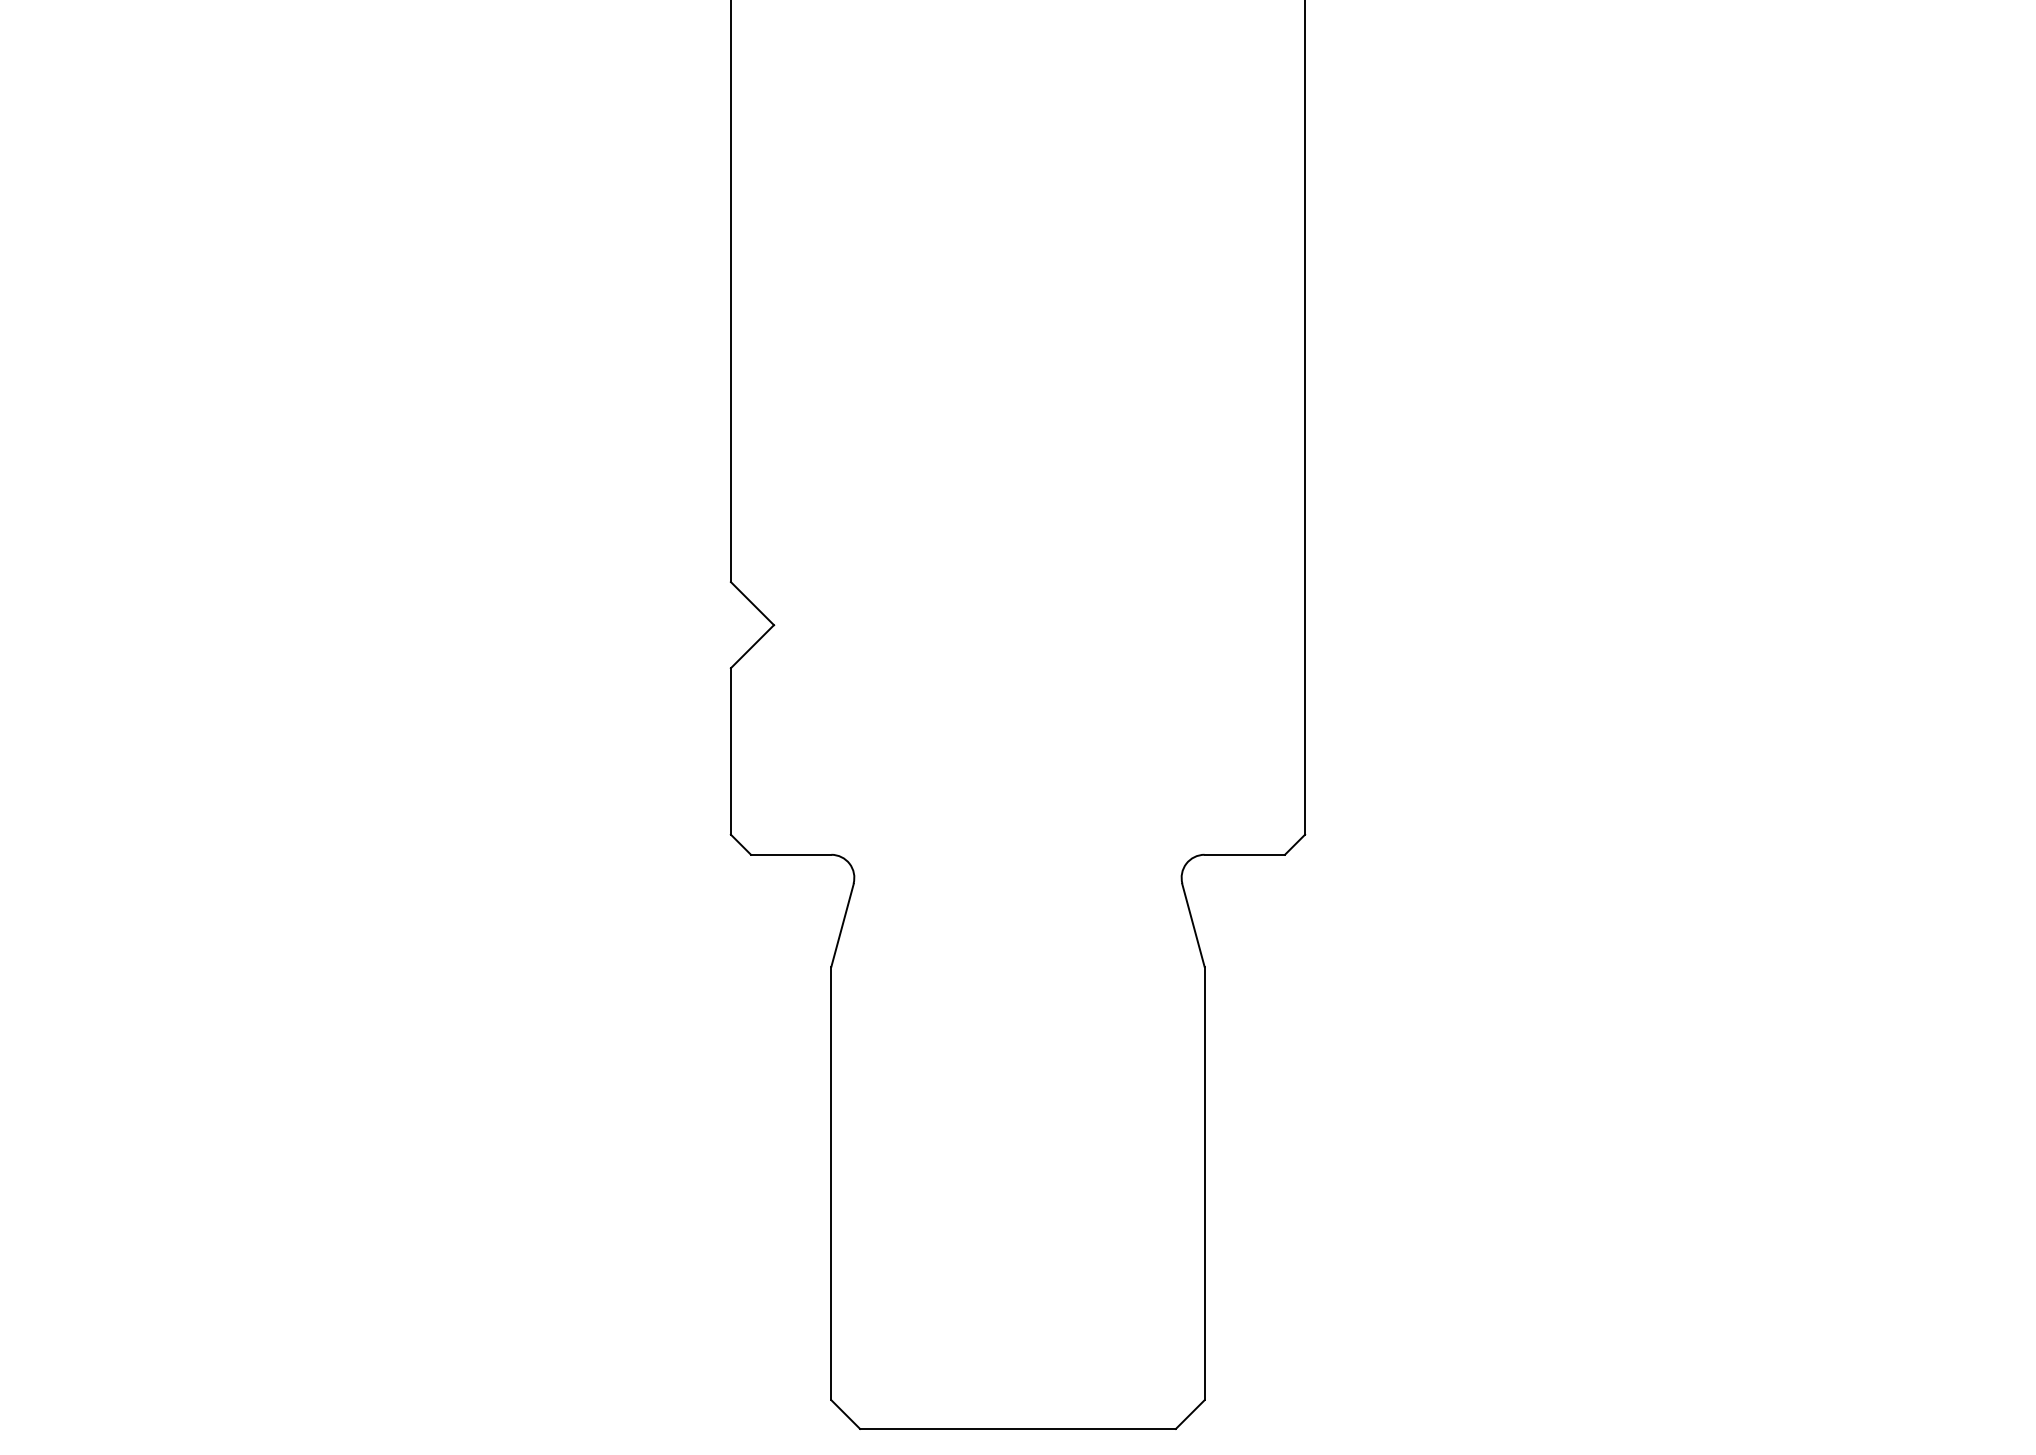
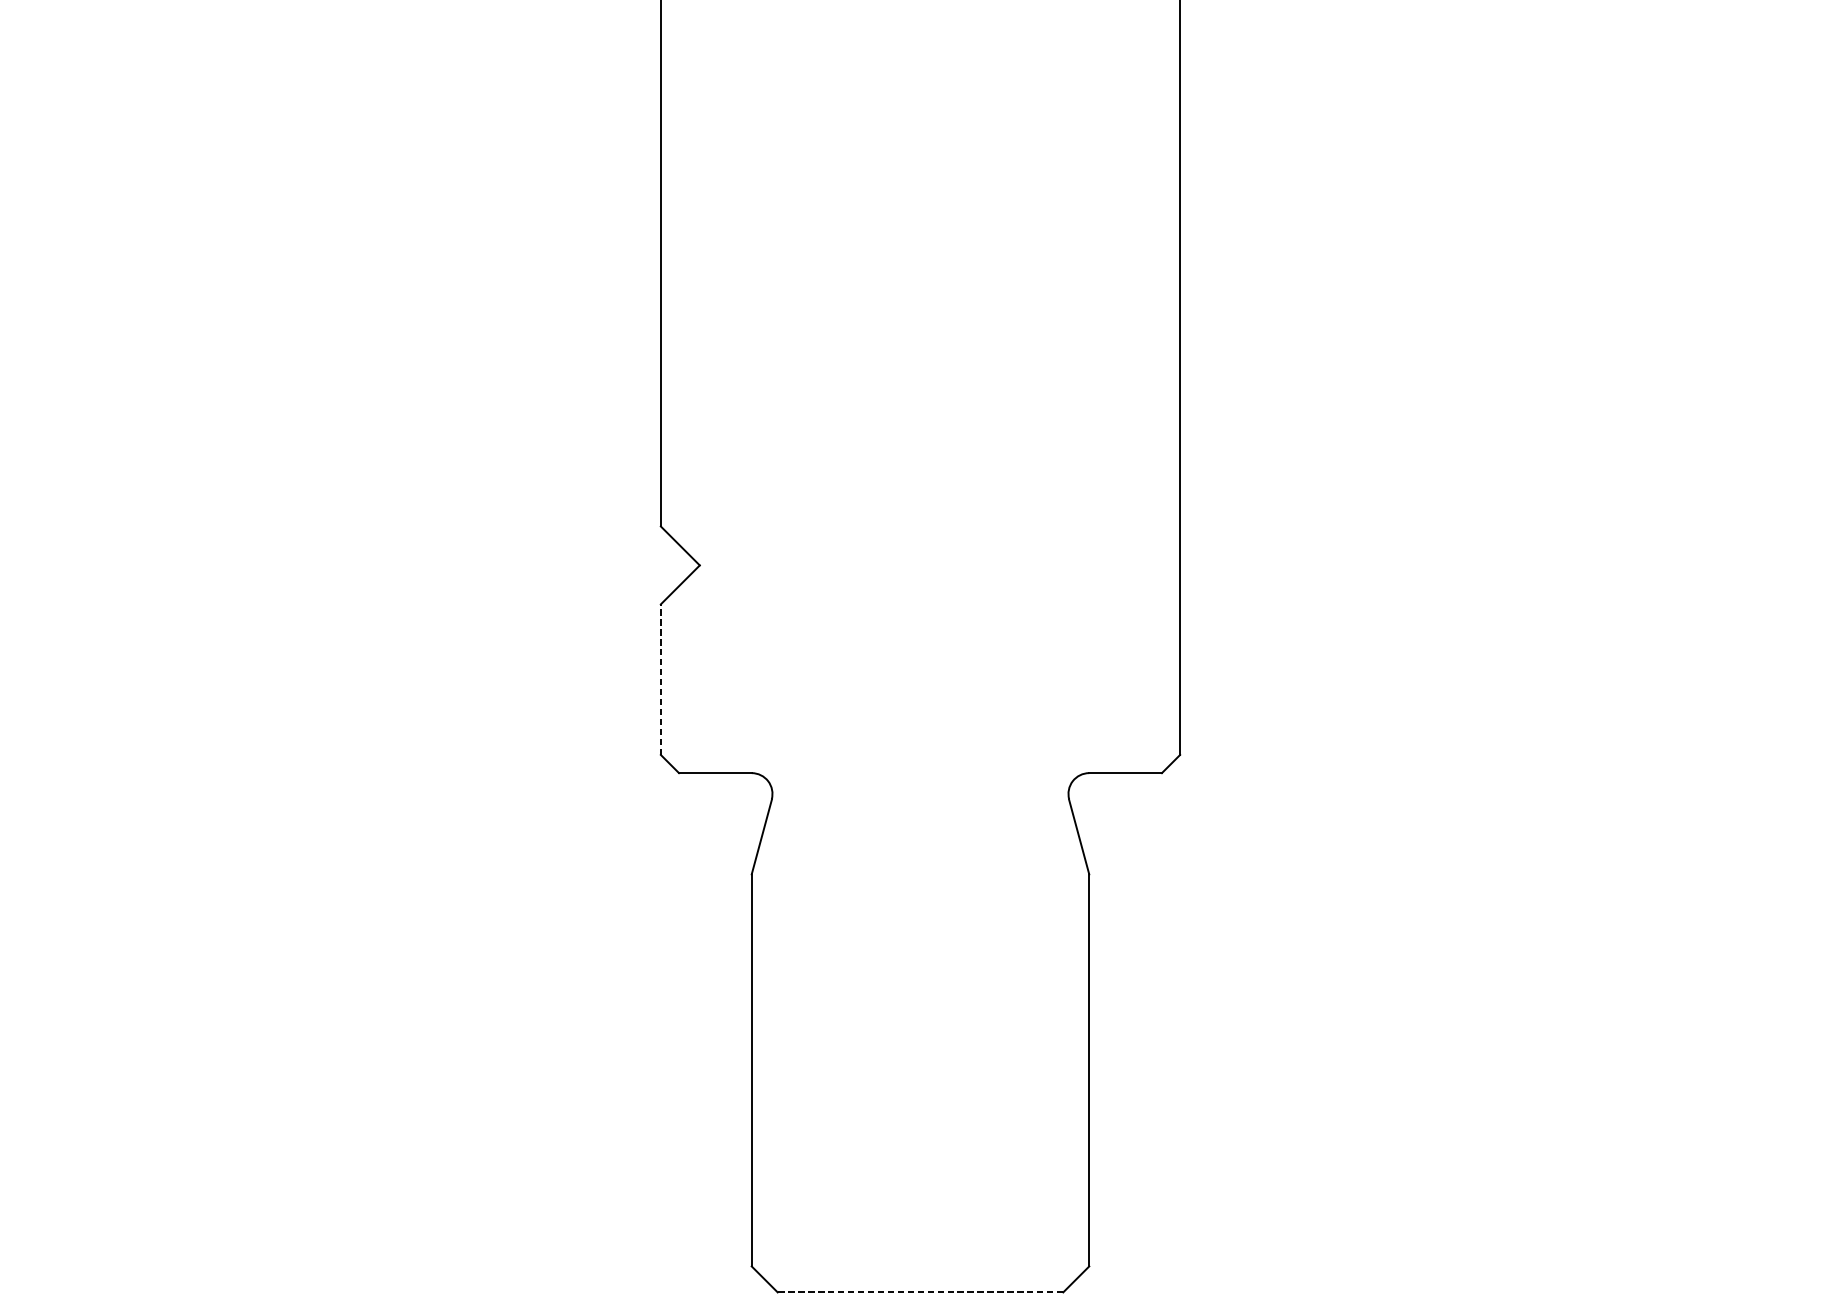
line: (730, 750) -> (660, 678), solid -> dashed
line: (1018, 1428) -> (920, 1291), solid -> dashed

